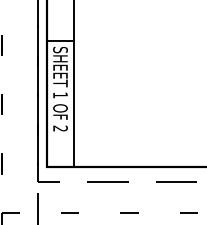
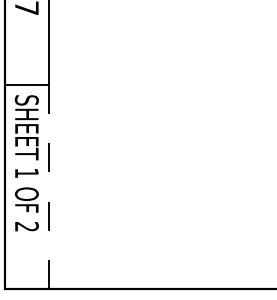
line: (74, 103) -> (49, 186), solid -> dashed

